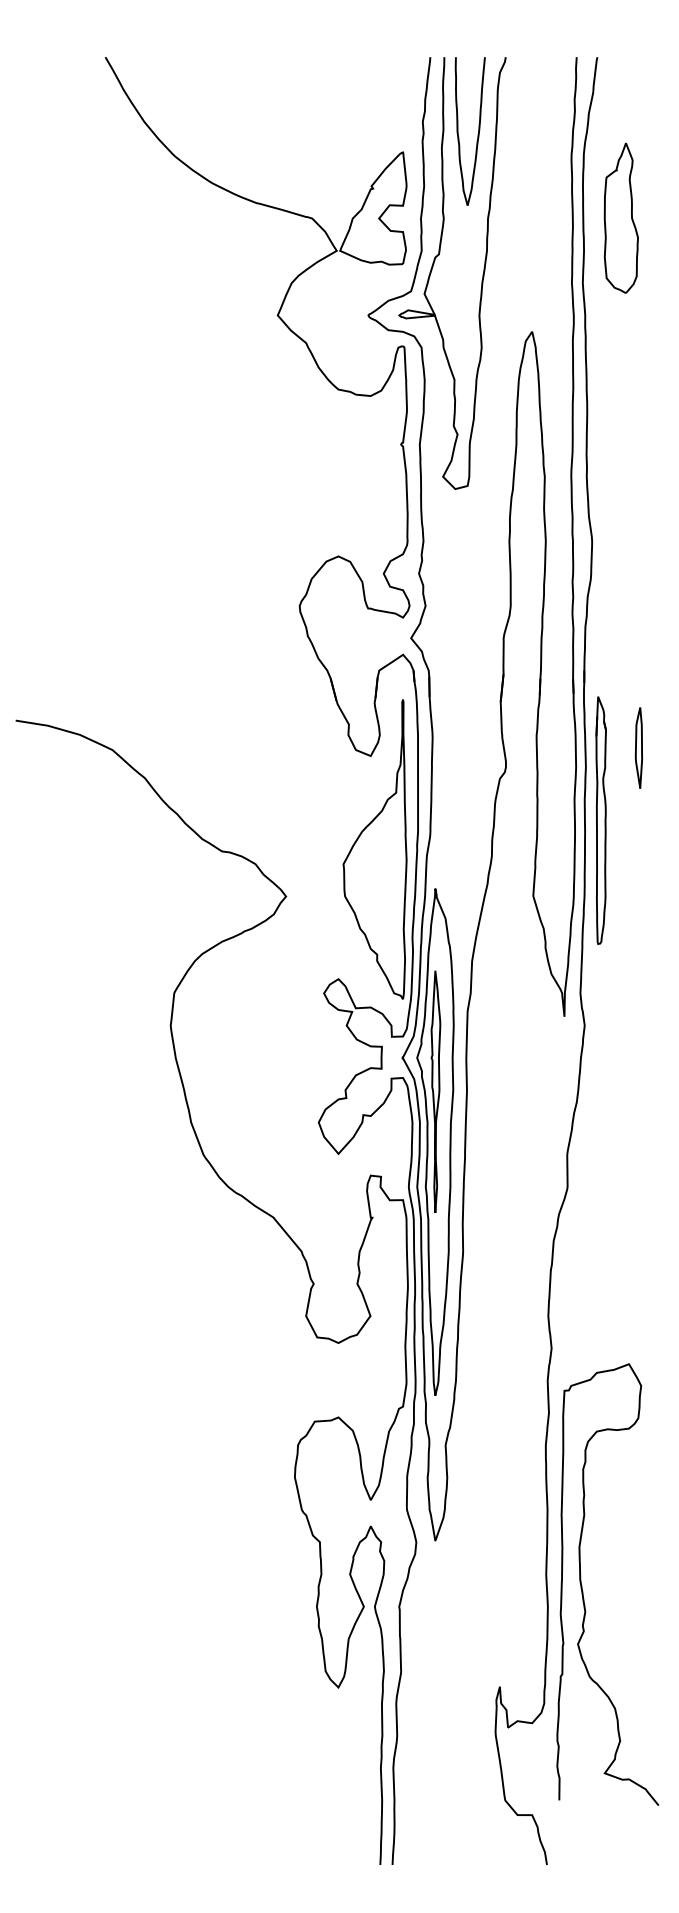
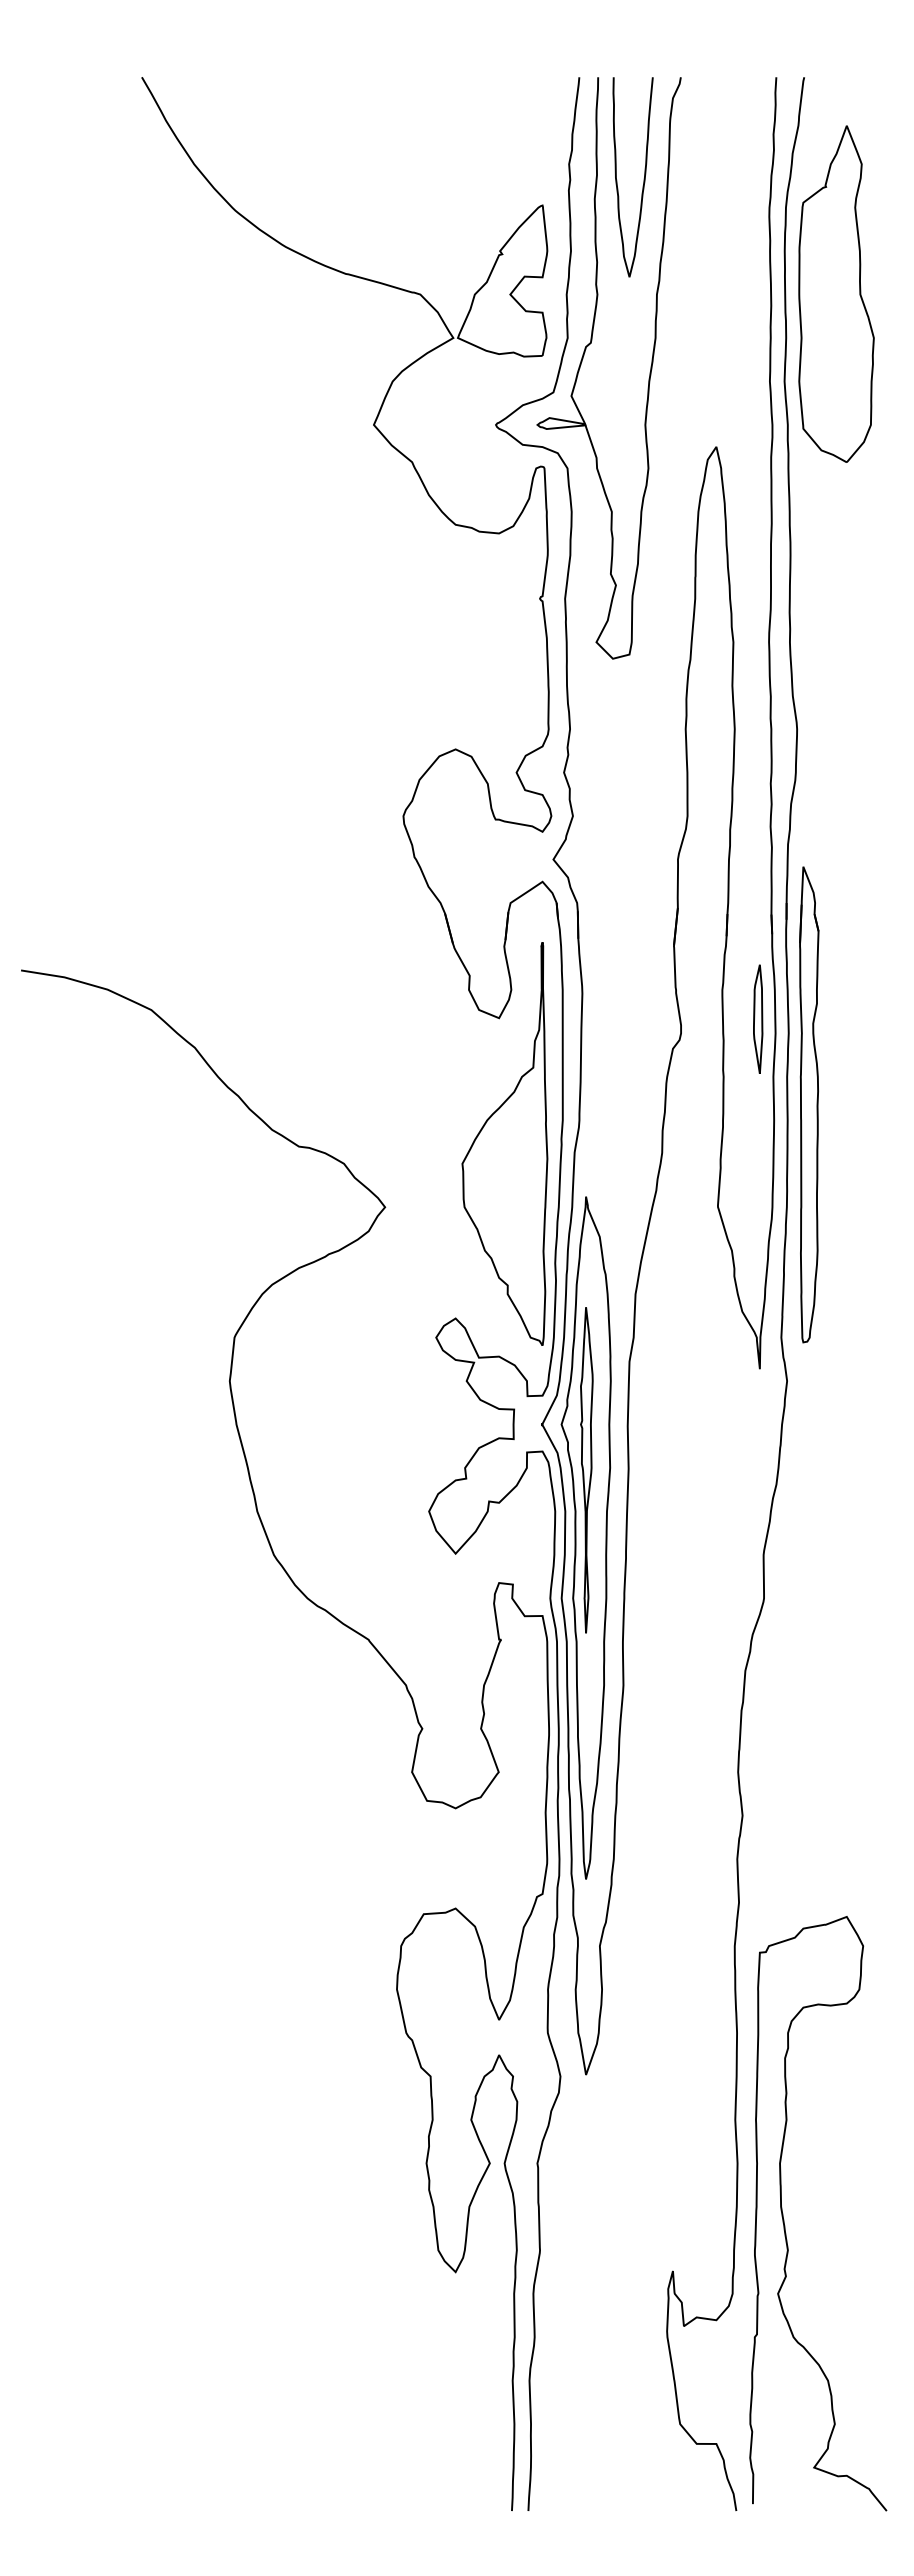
part: (621, 217) -> (836, 293), size x1.67
part: (639, 747) -> (758, 1018), moved
part: (601, 820) -> (809, 1104), size x1.43
curve: (582, 1588) -> (784, 2219), moved

